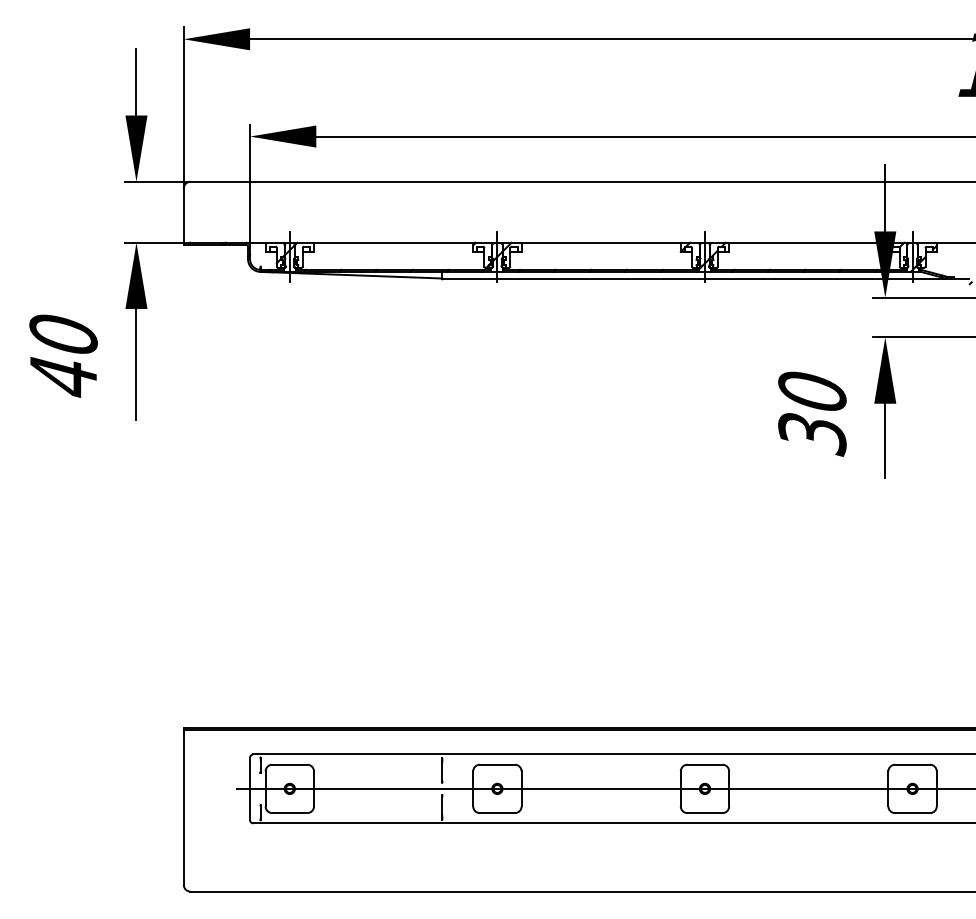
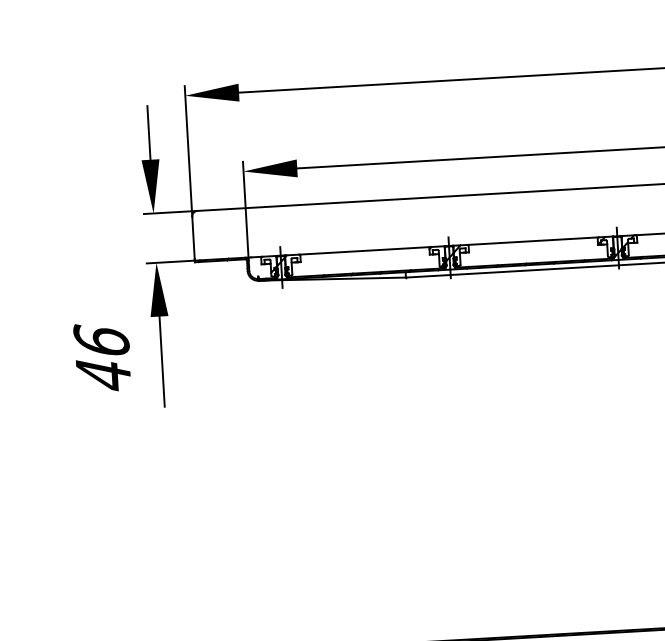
text: (63, 332) -> (101, 339), 40 -> 46

